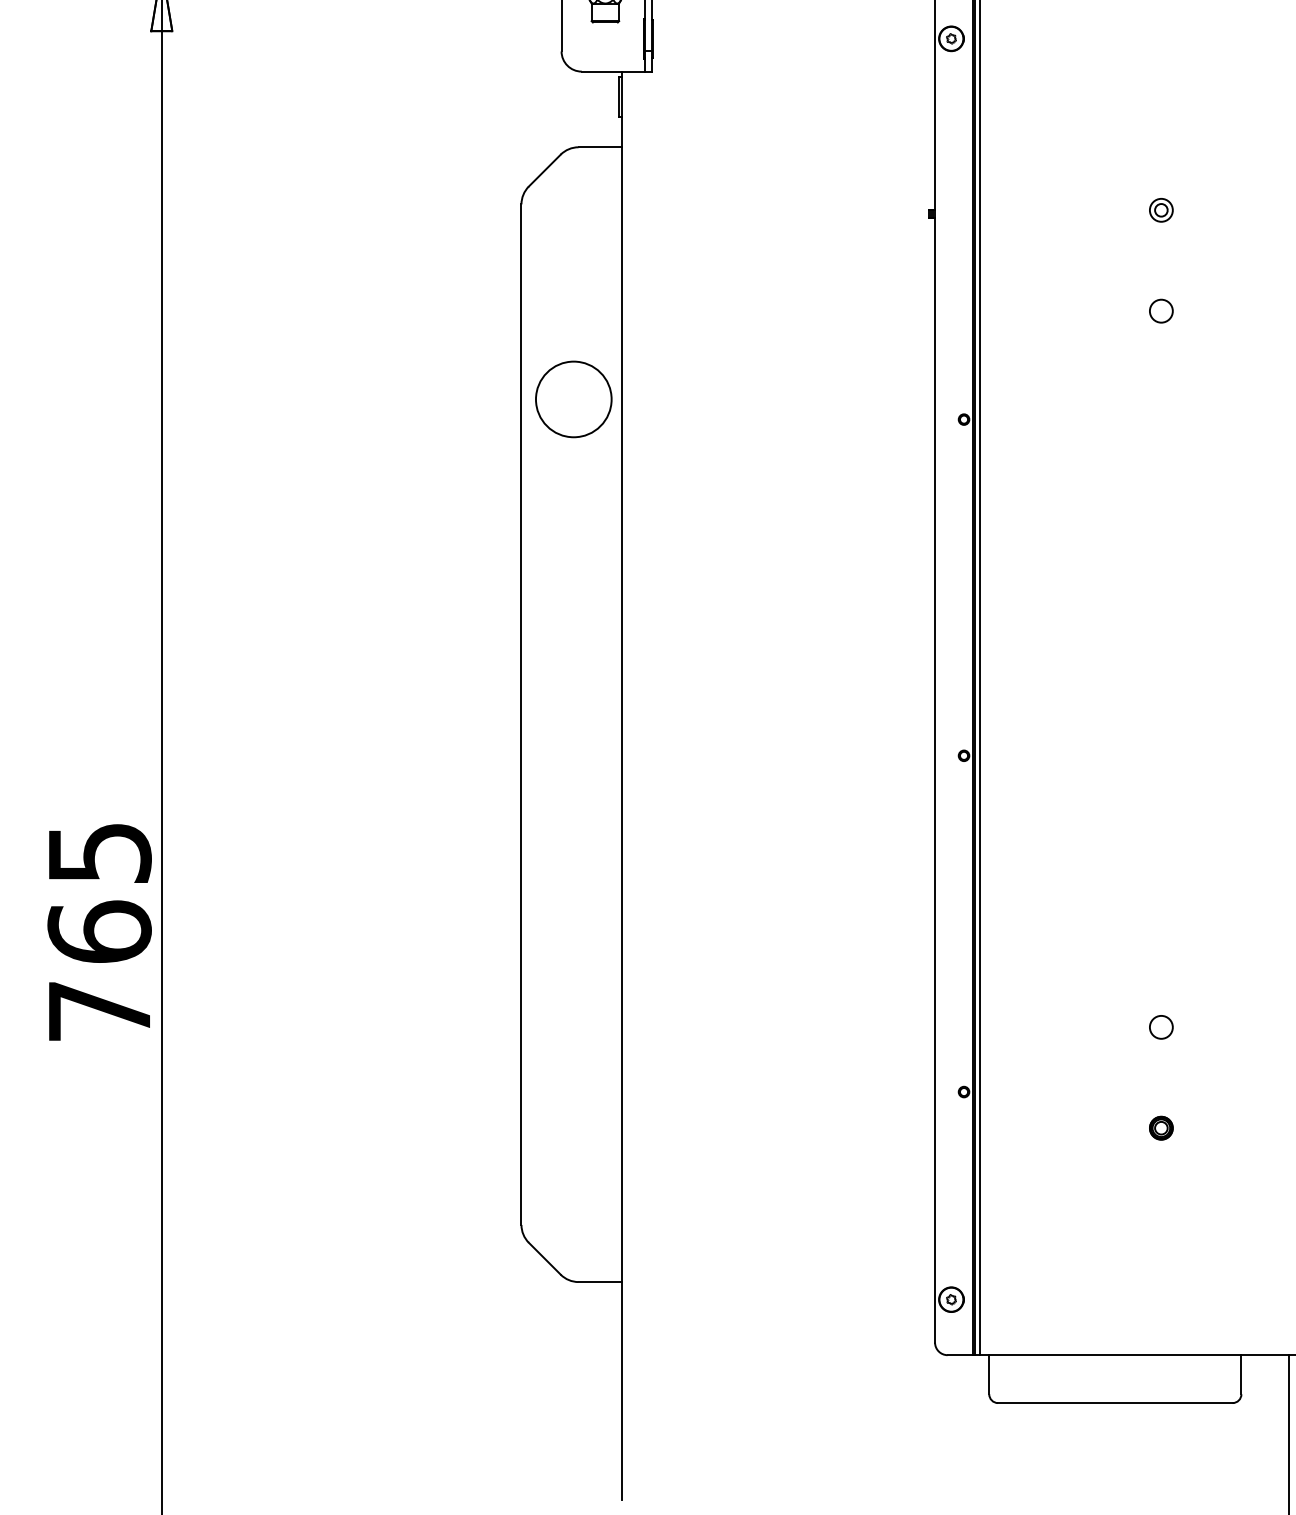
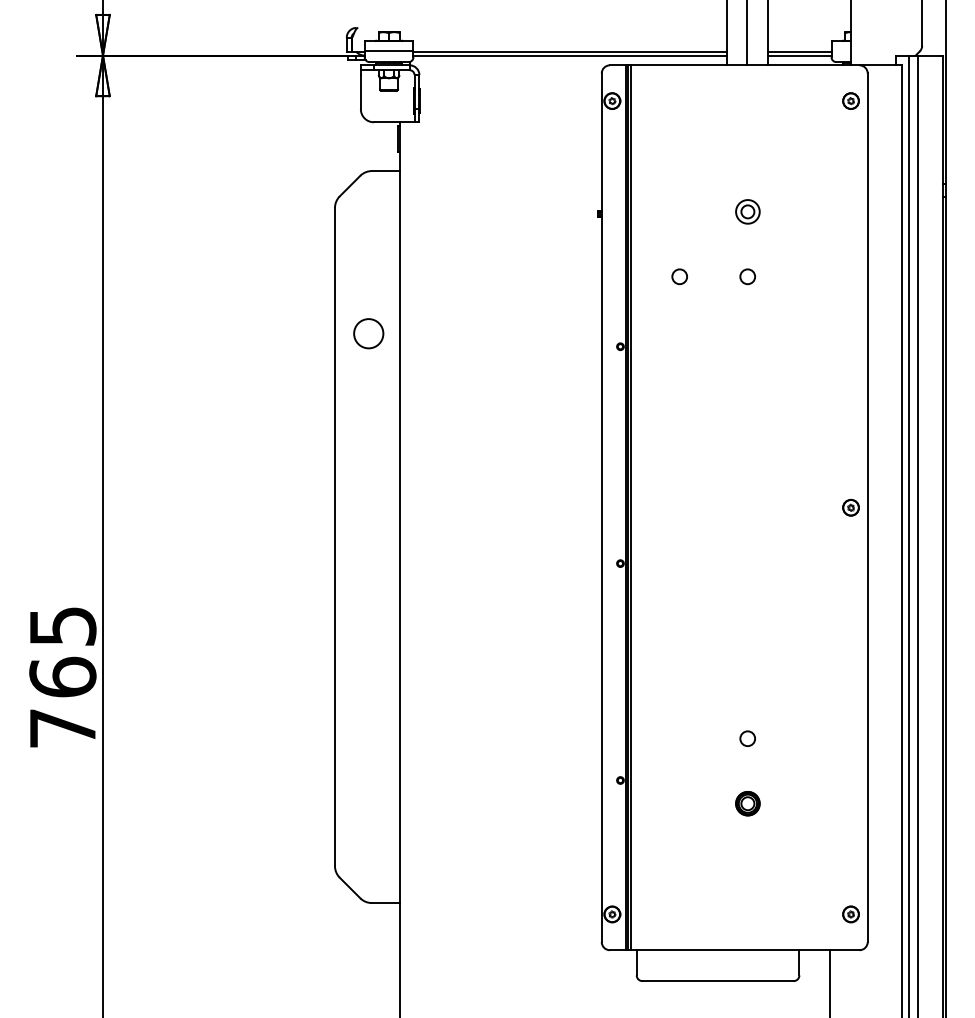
part: (1160, 209) -> (747, 211), size x1.6
circle: (1055, 310) -> (679, 276), added
circle: (573, 399) -> (368, 333), size x0.6
part: (1160, 1127) -> (747, 803), size x1.6

